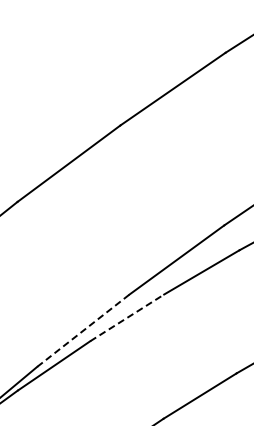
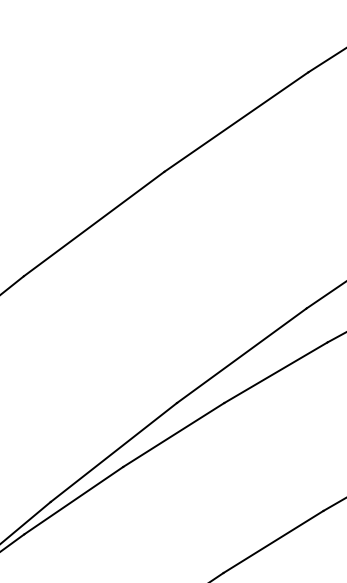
line: (127, 317) -> (174, 434), dashed -> solid
line: (83, 330) -> (113, 452), dashed -> solid

